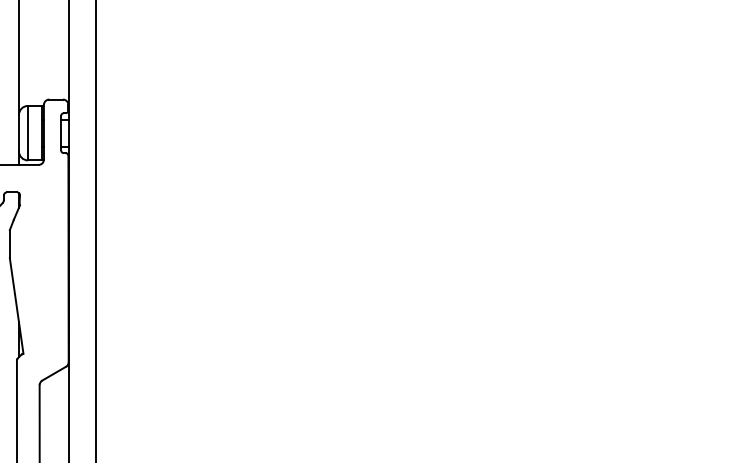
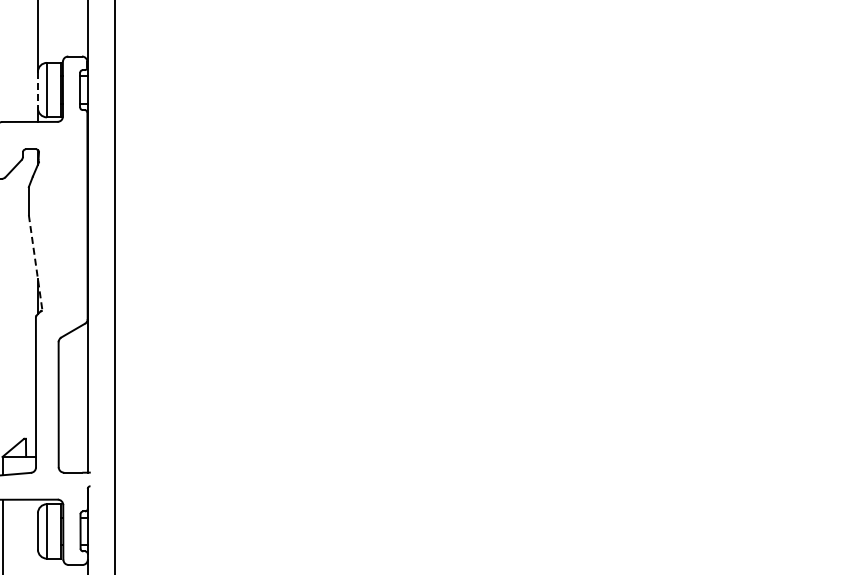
line: (18, 133) -> (37, 90), solid -> dashed
line: (16, 306) -> (35, 263), solid -> dashed

